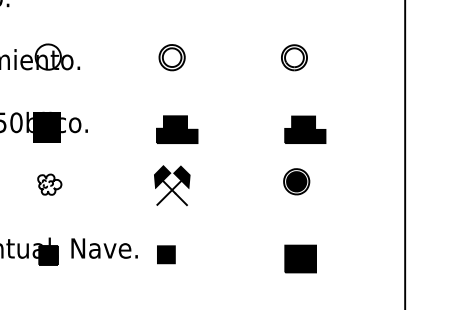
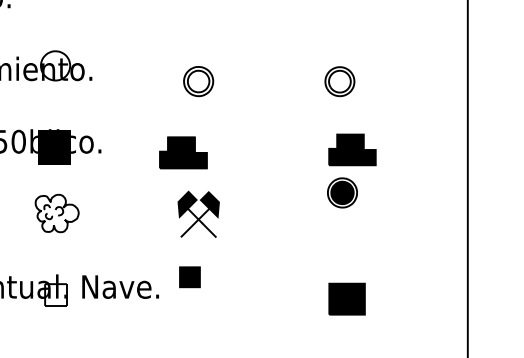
part: (172, 57) -> (198, 81), moved
part: (294, 57) -> (339, 81), moved
part: (177, 129) -> (183, 152), moved
part: (296, 181) -> (342, 192), moved
part: (49, 183) -> (57, 212), size x1.6
fill: (48, 254) -> (55, 294), removed
part: (165, 254) -> (189, 277), moved

